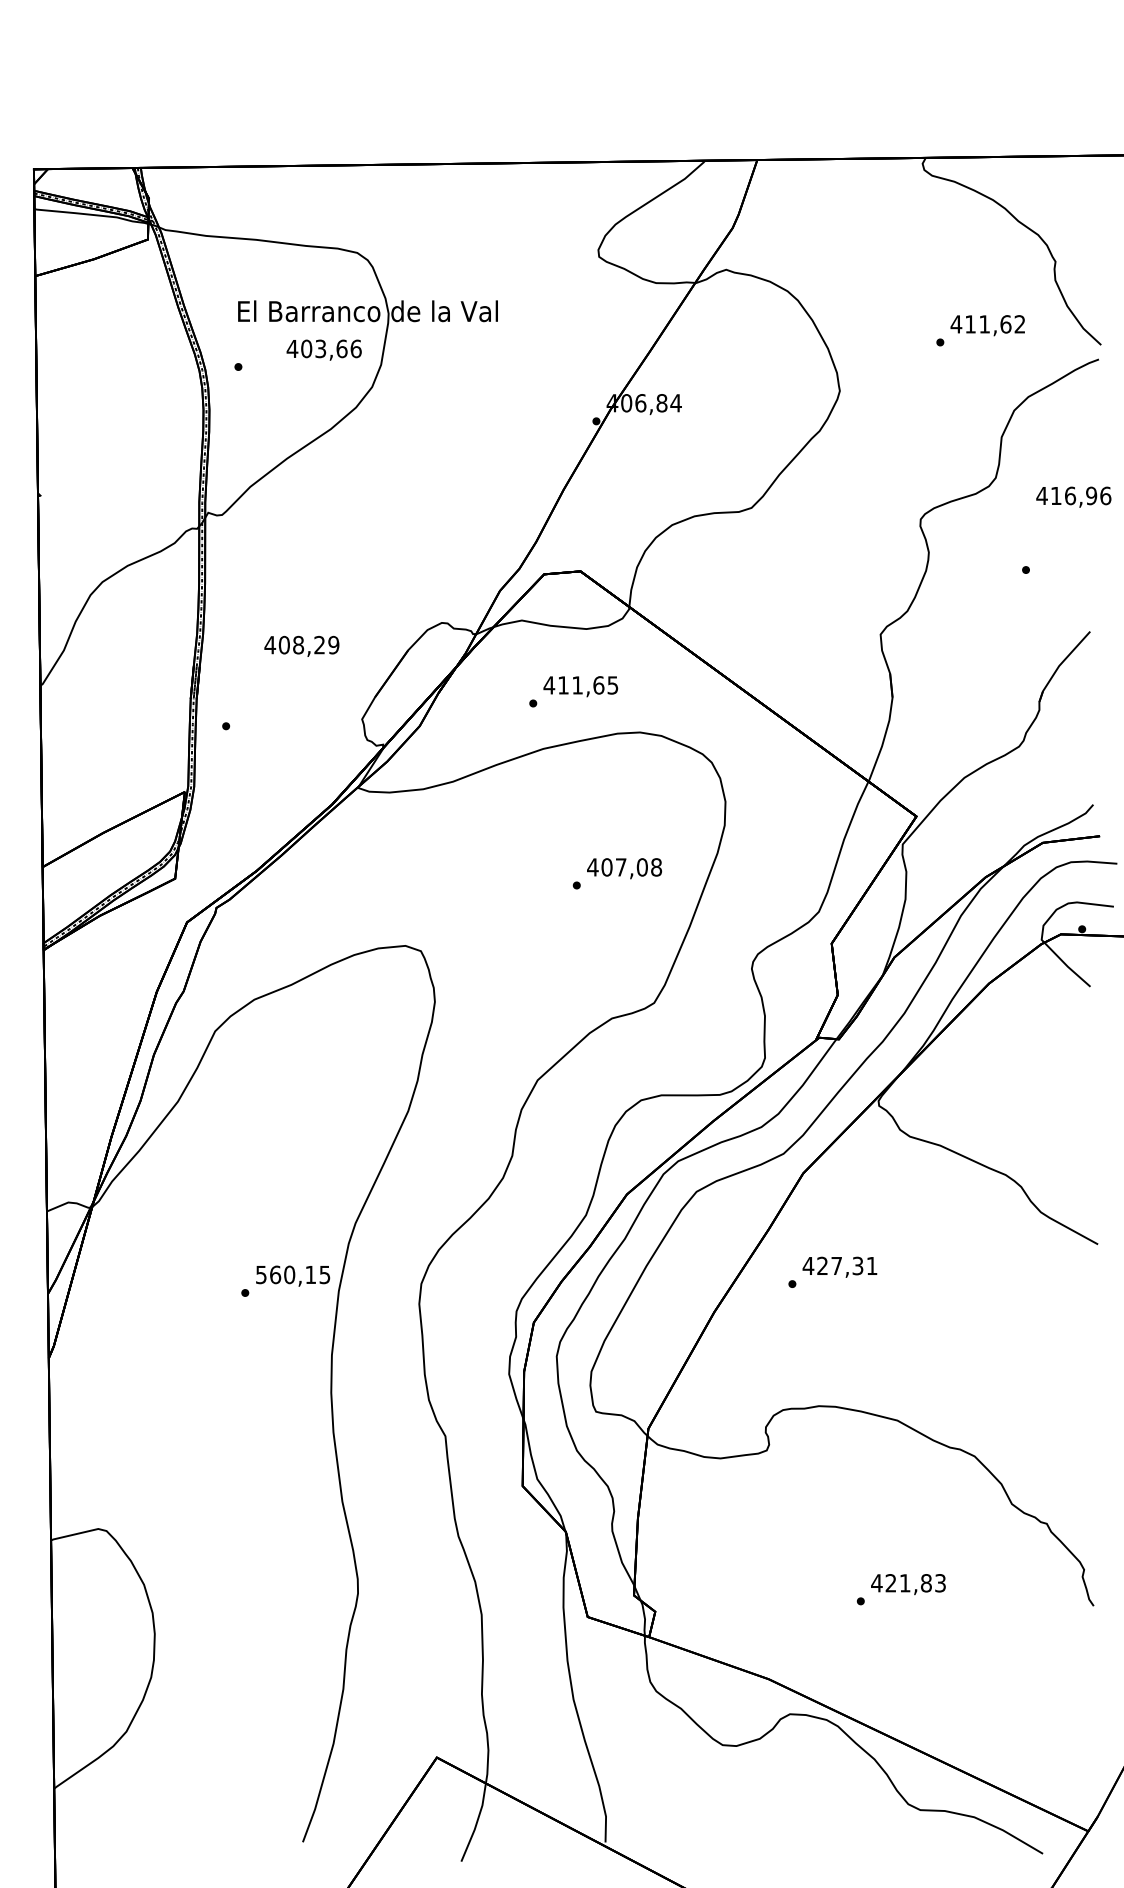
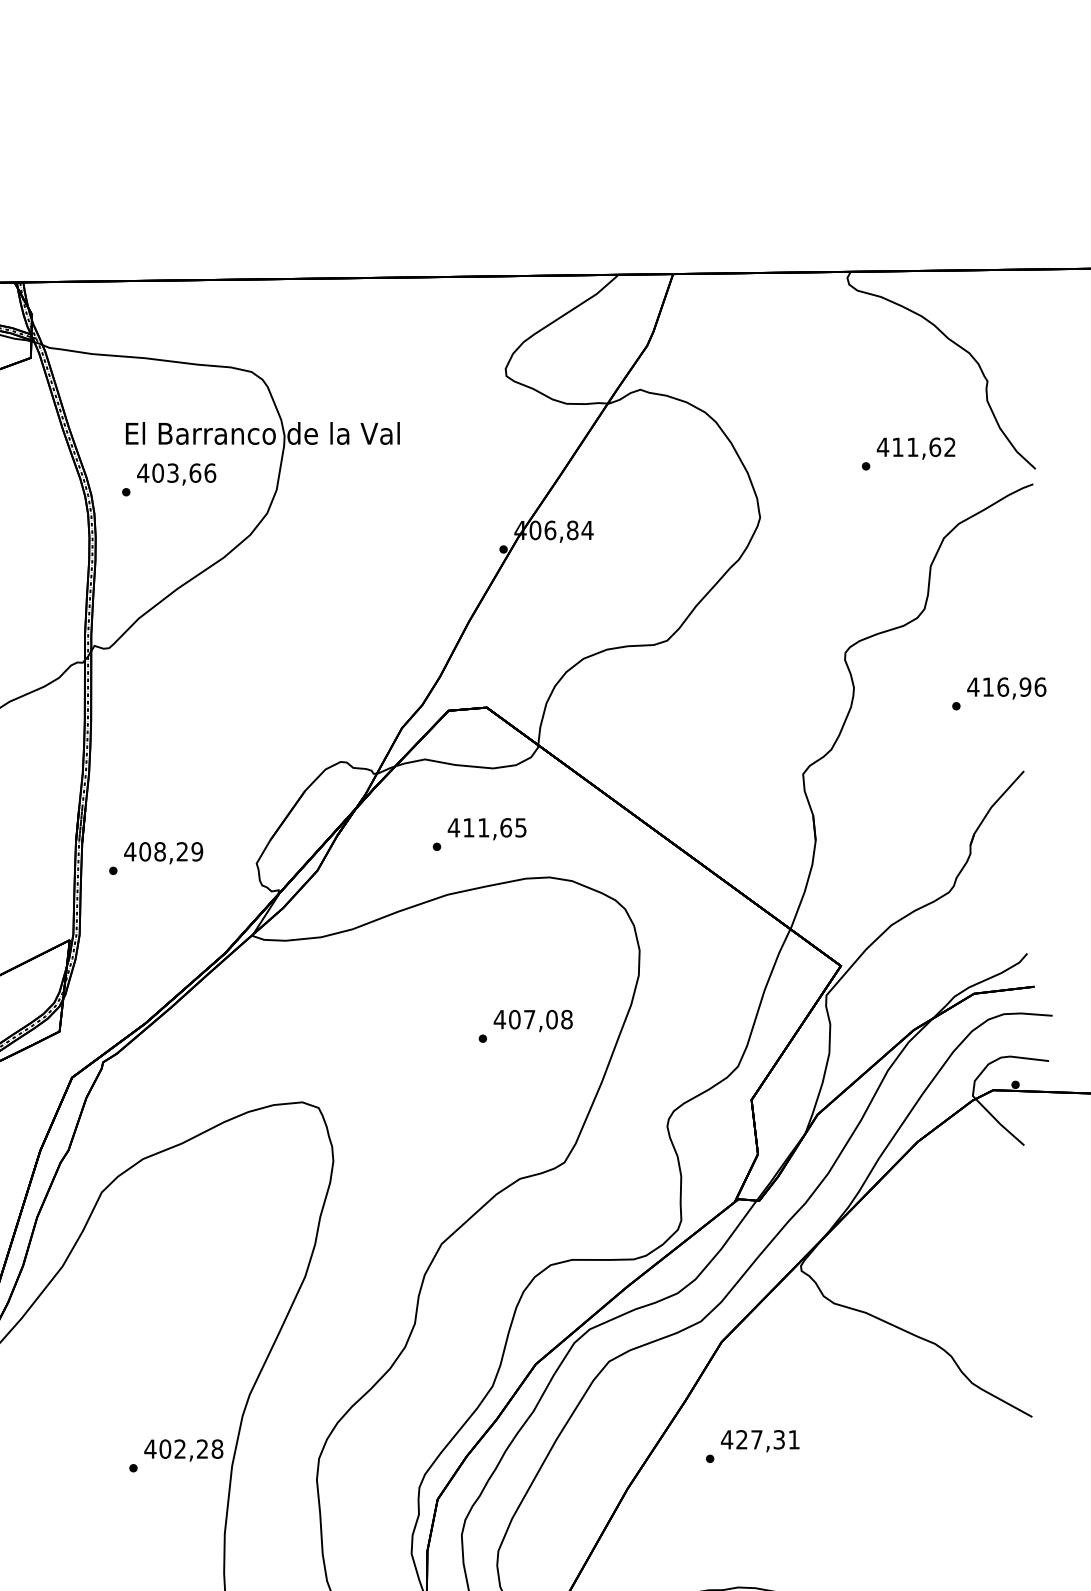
text: (323, 349) -> (175, 473), moved
text: (1073, 496) -> (1006, 687), moved
text: (301, 645) -> (163, 852), moved
text: (292, 1274) -> (183, 1448), 560,15 -> 402,28

